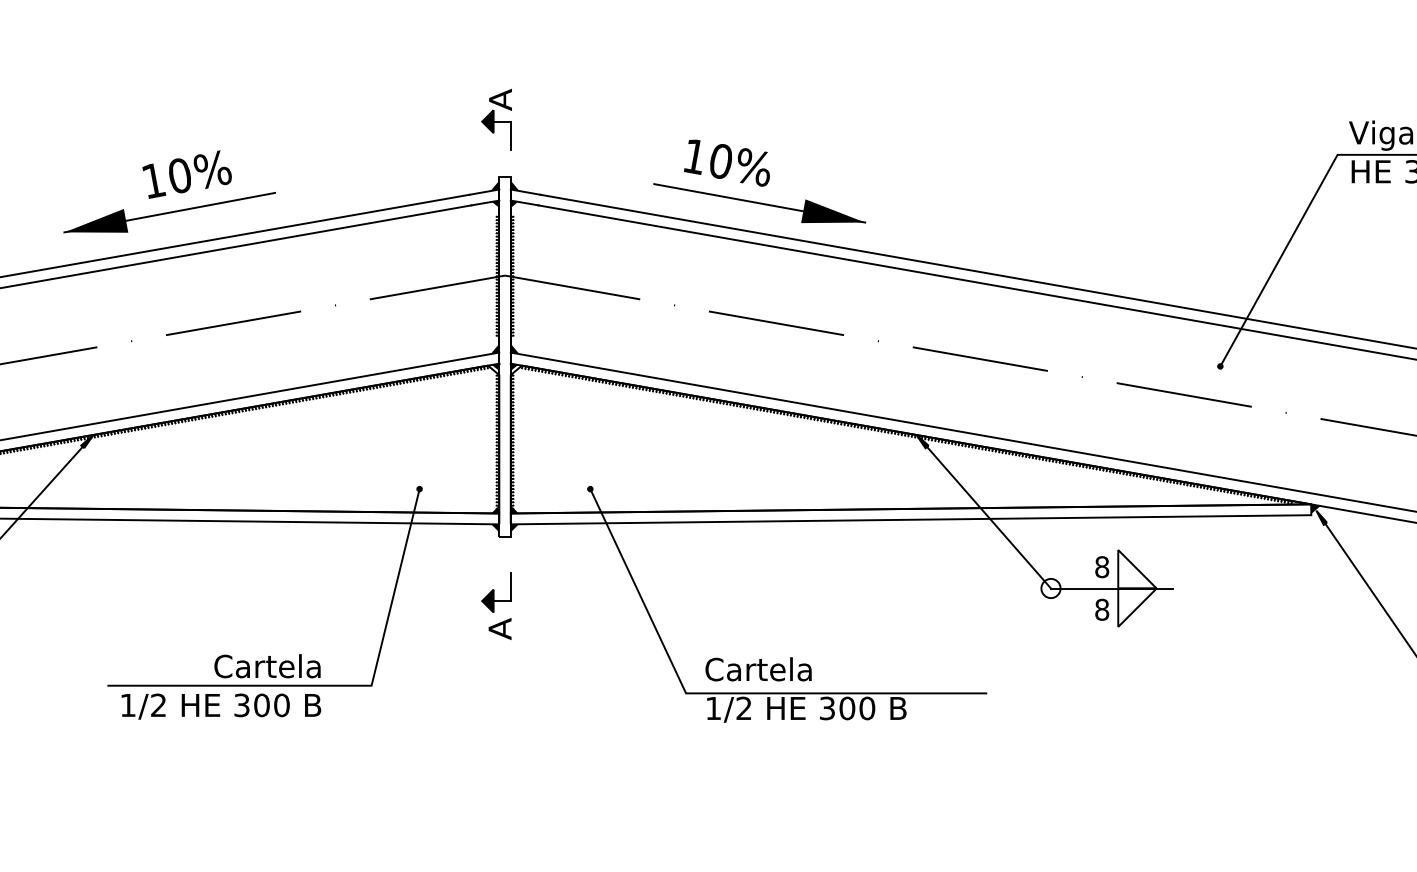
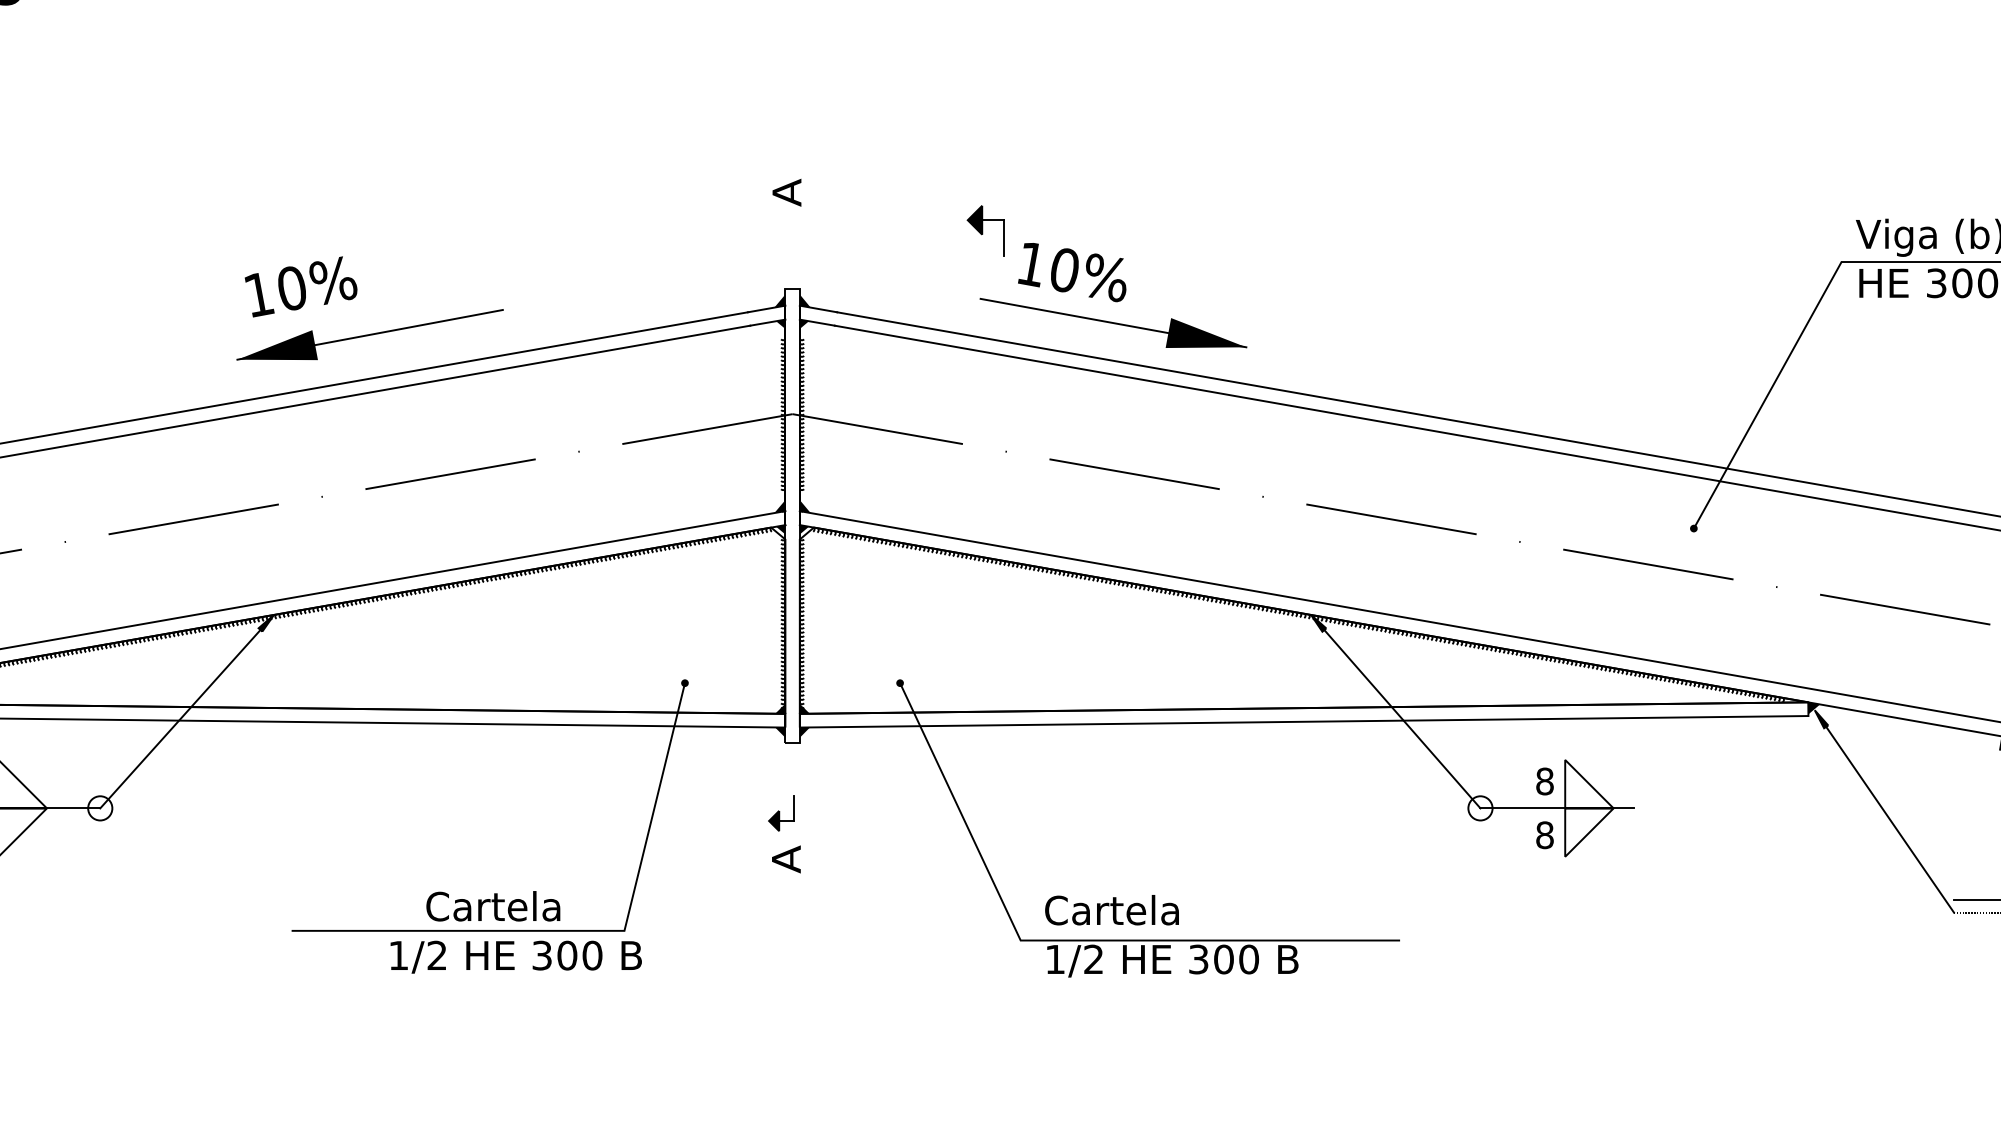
part: (496, 129) -> (985, 230), moved
text: (186, 174) -> (300, 286), moved
part: (496, 592) -> (781, 813), size x0.7
text: (220, 706) -> (515, 956), moved

